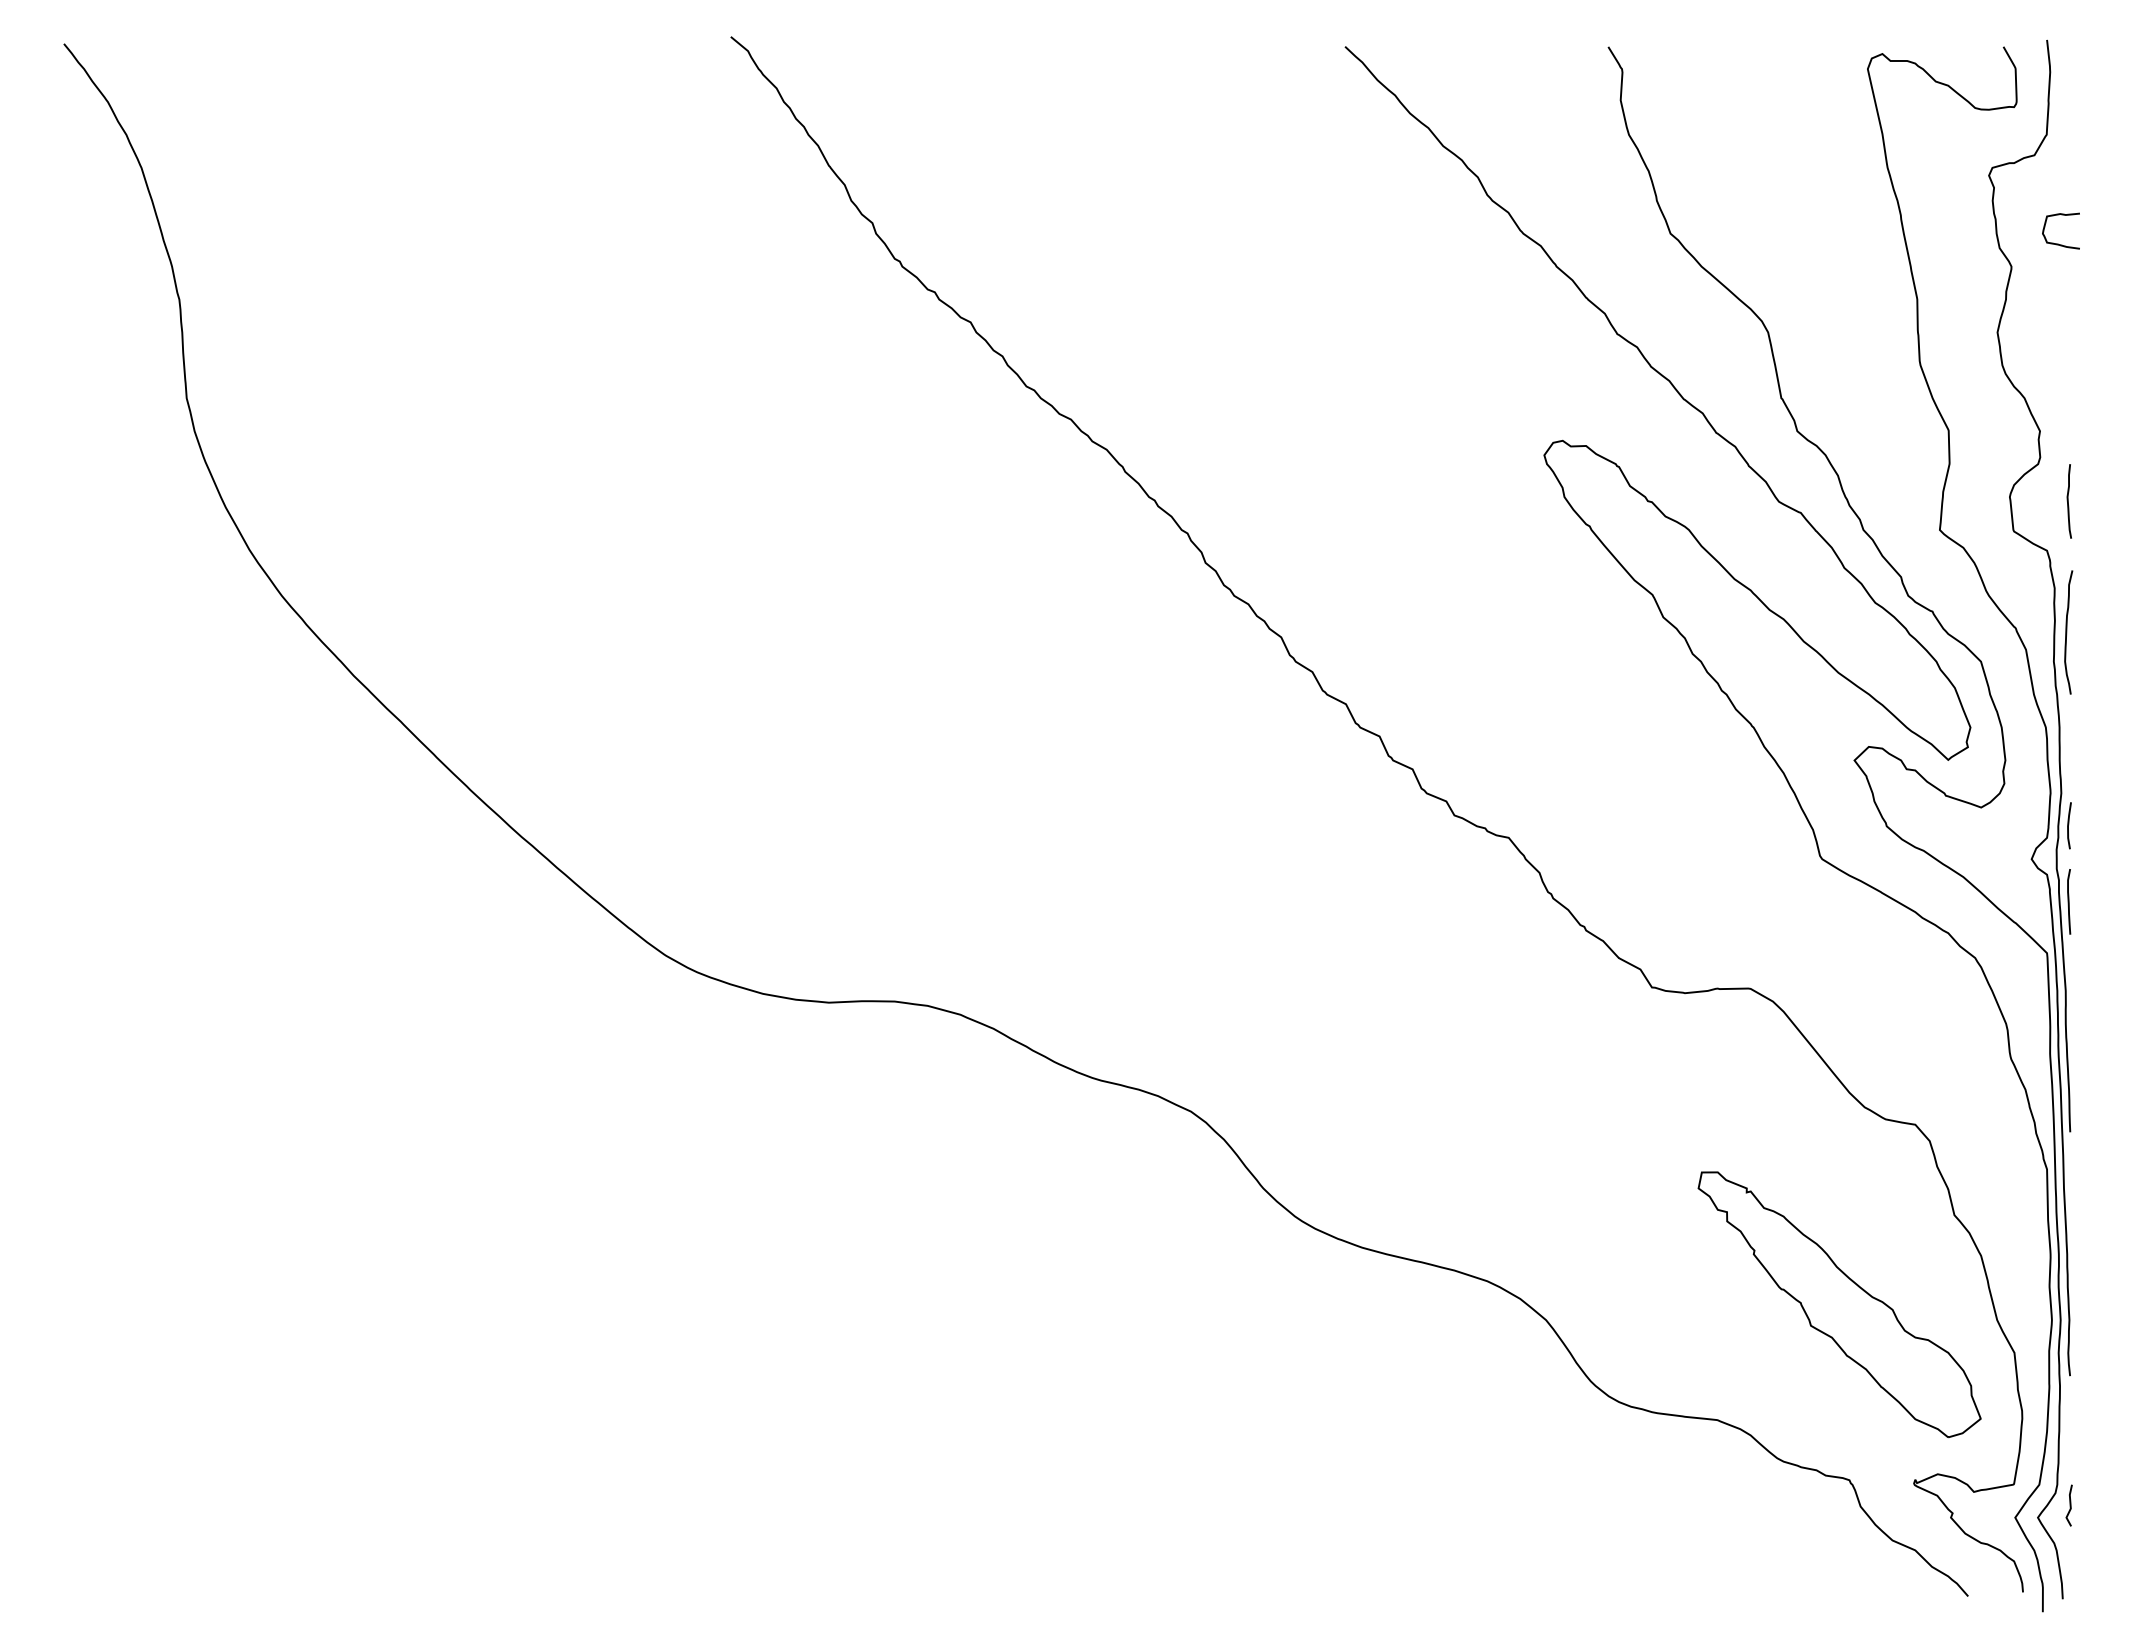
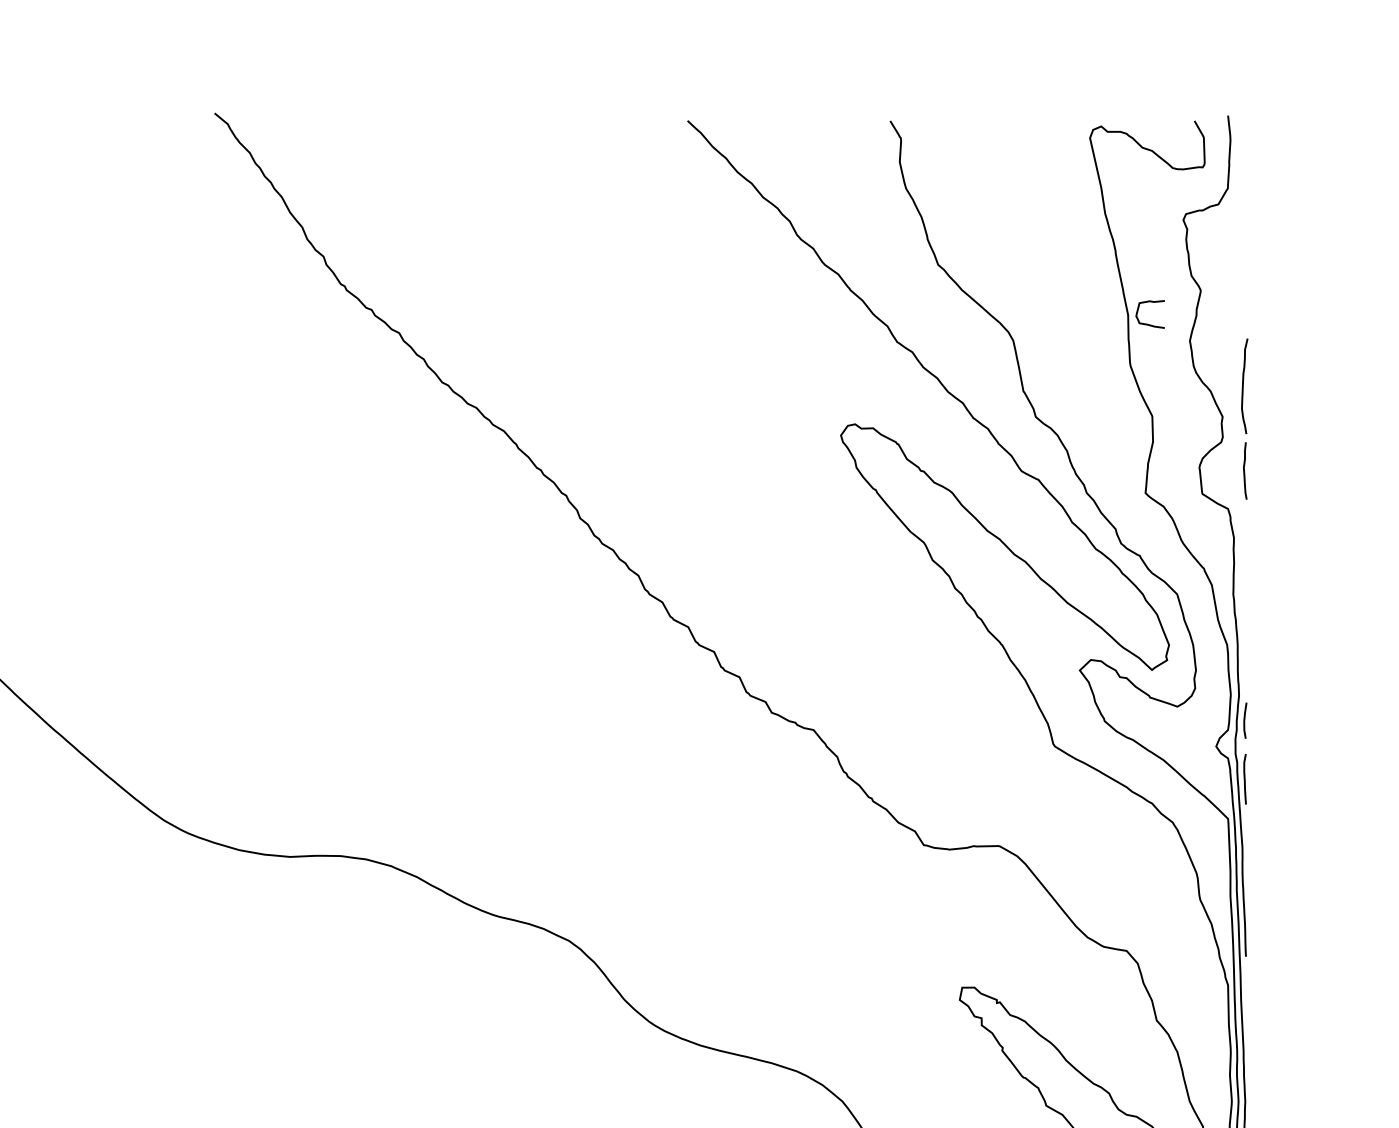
curve: (2058, 243) -> (1148, 323), moved
curve: (2067, 632) -> (1243, 386), moved

